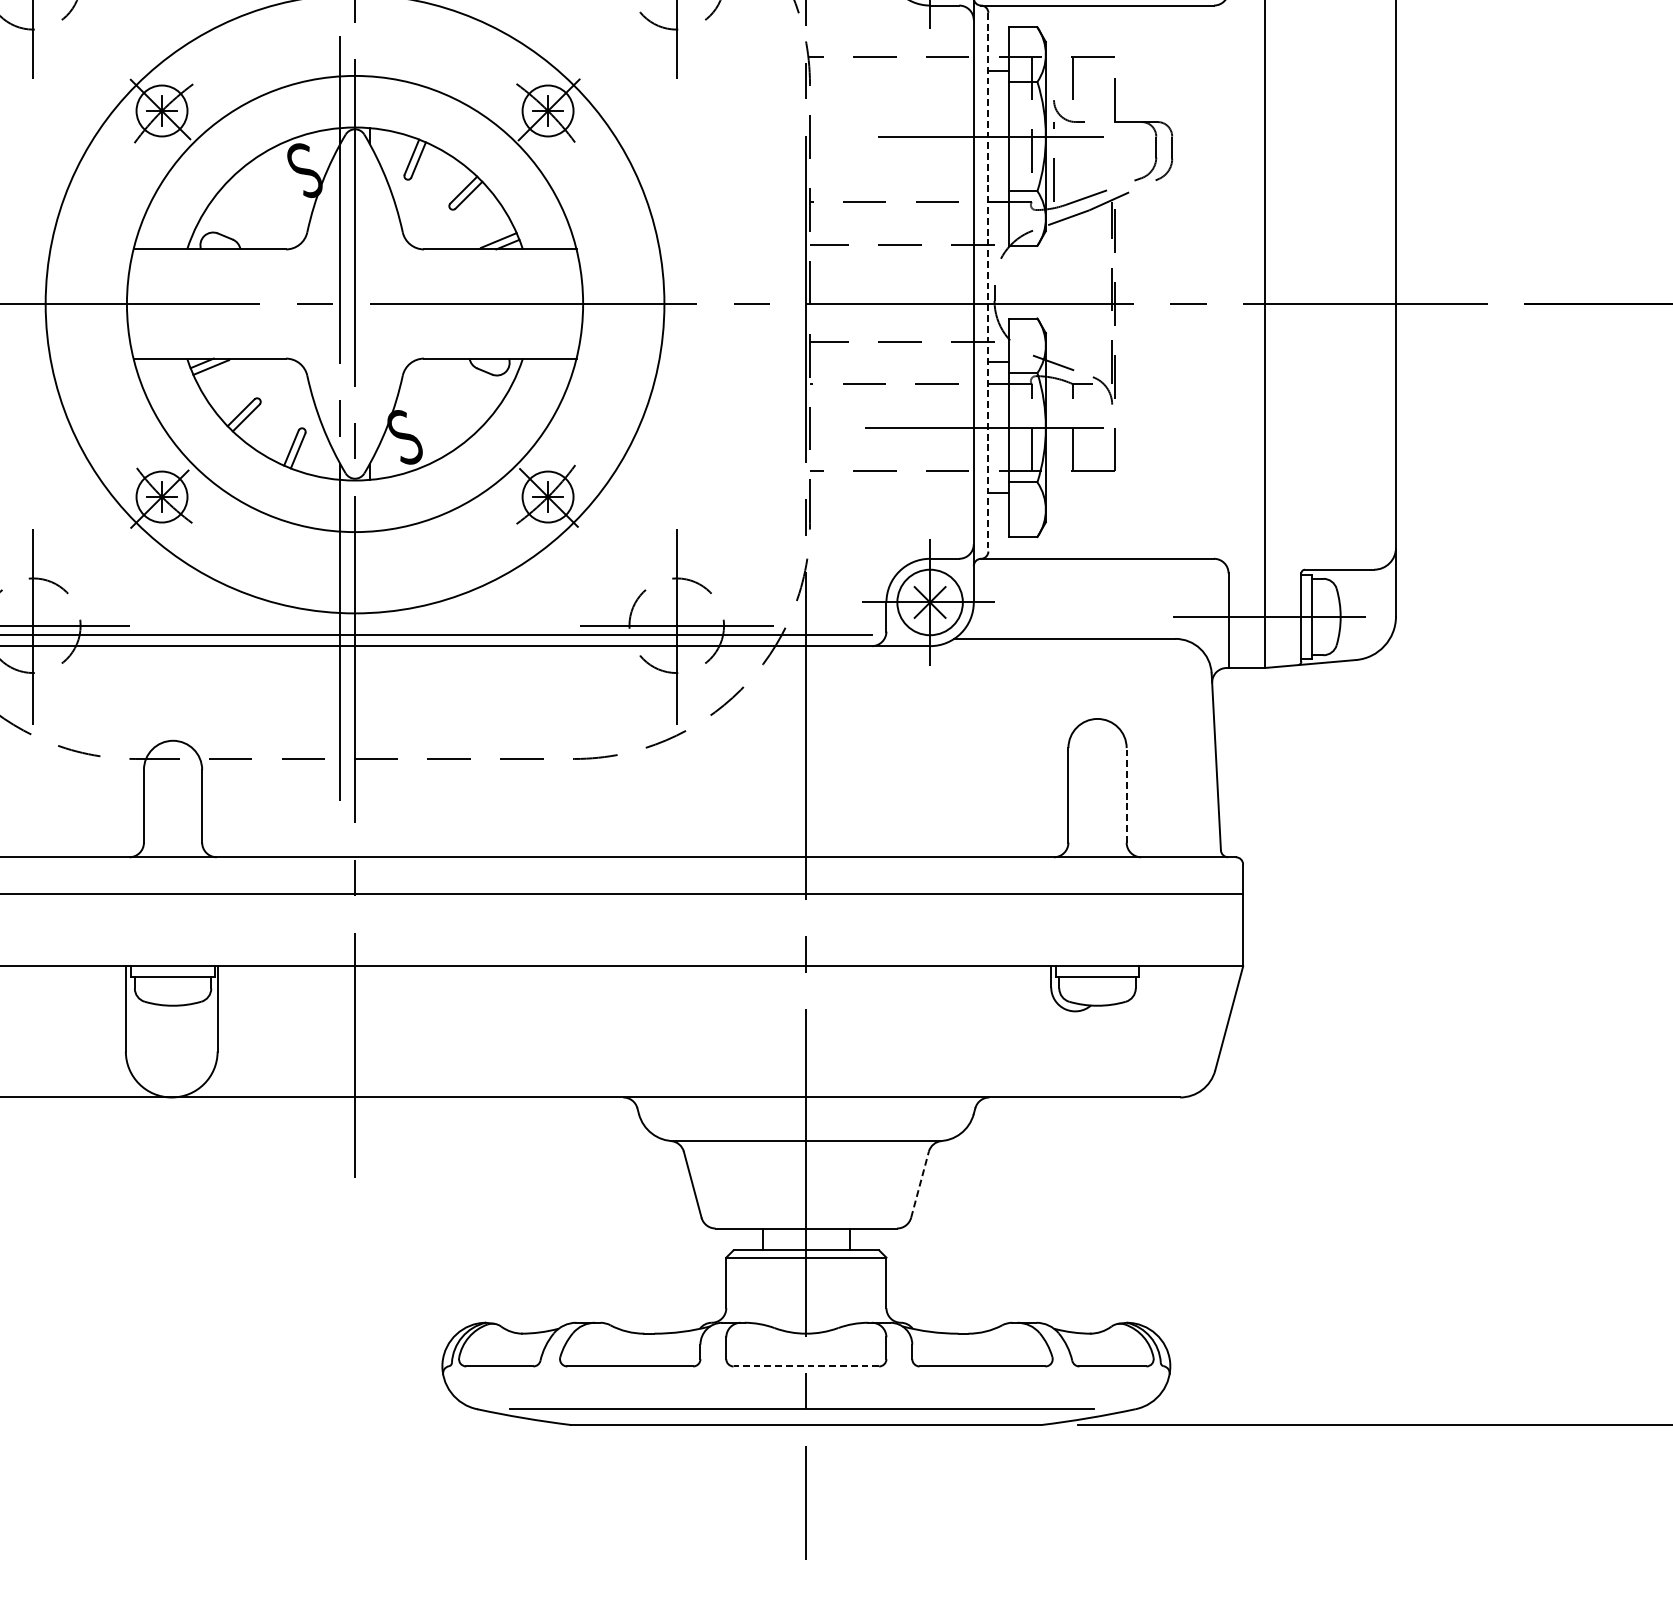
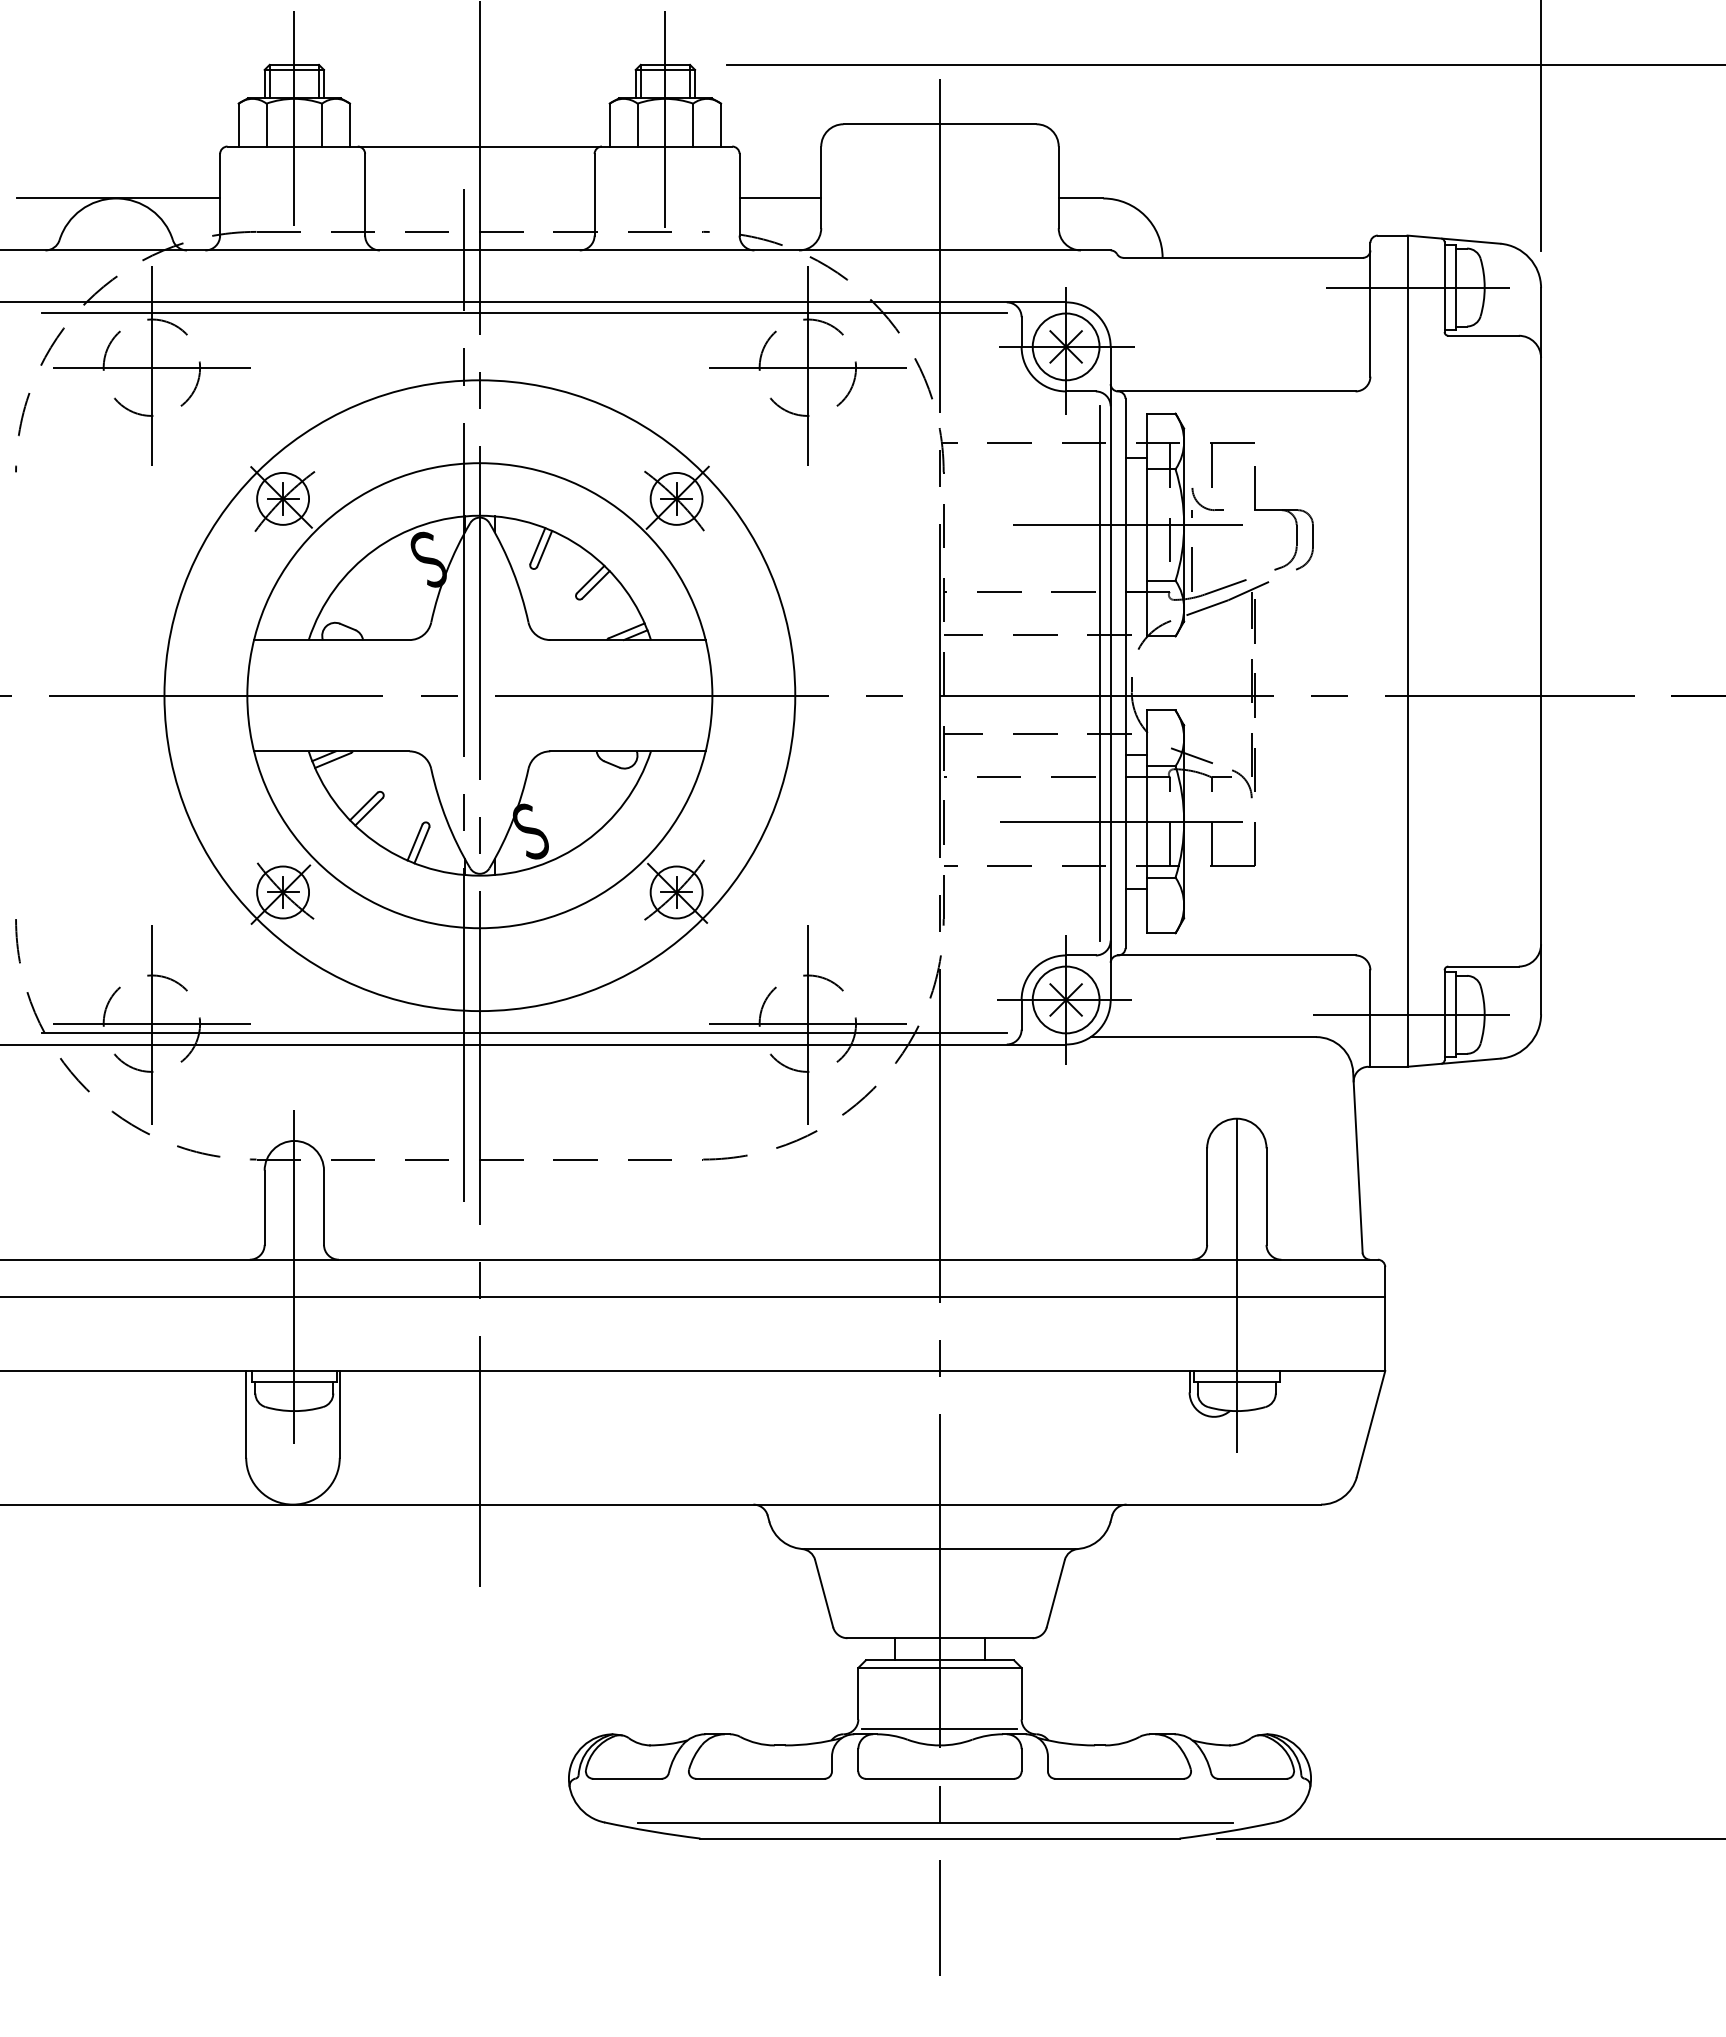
line: (962, 282) -> (1099, 673), added
line: (988, 282) -> (1125, 673), dashed -> solid
line: (1126, 795) -> (1266, 1196), dashed -> solid
line: (1097, 865) -> (1236, 1268), added
line: (173, 878) -> (294, 1281), added
line: (919, 1184) -> (1055, 1593), dashed -> solid
line: (805, 1318) -> (939, 1729), added
line: (805, 1366) -> (939, 1778), dashed -> solid

